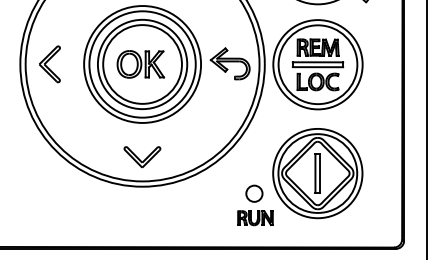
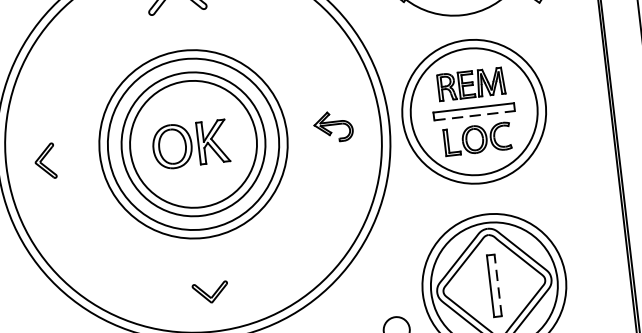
part: (229, 63) -> (332, 126), size x0.6
part: (49, 64) -> (44, 161), size x0.6
line: (318, 67) -> (475, 116), solid -> dashed
part: (142, 157) -> (210, 293), size x0.6
line: (320, 173) -> (498, 285), solid -> dashed

